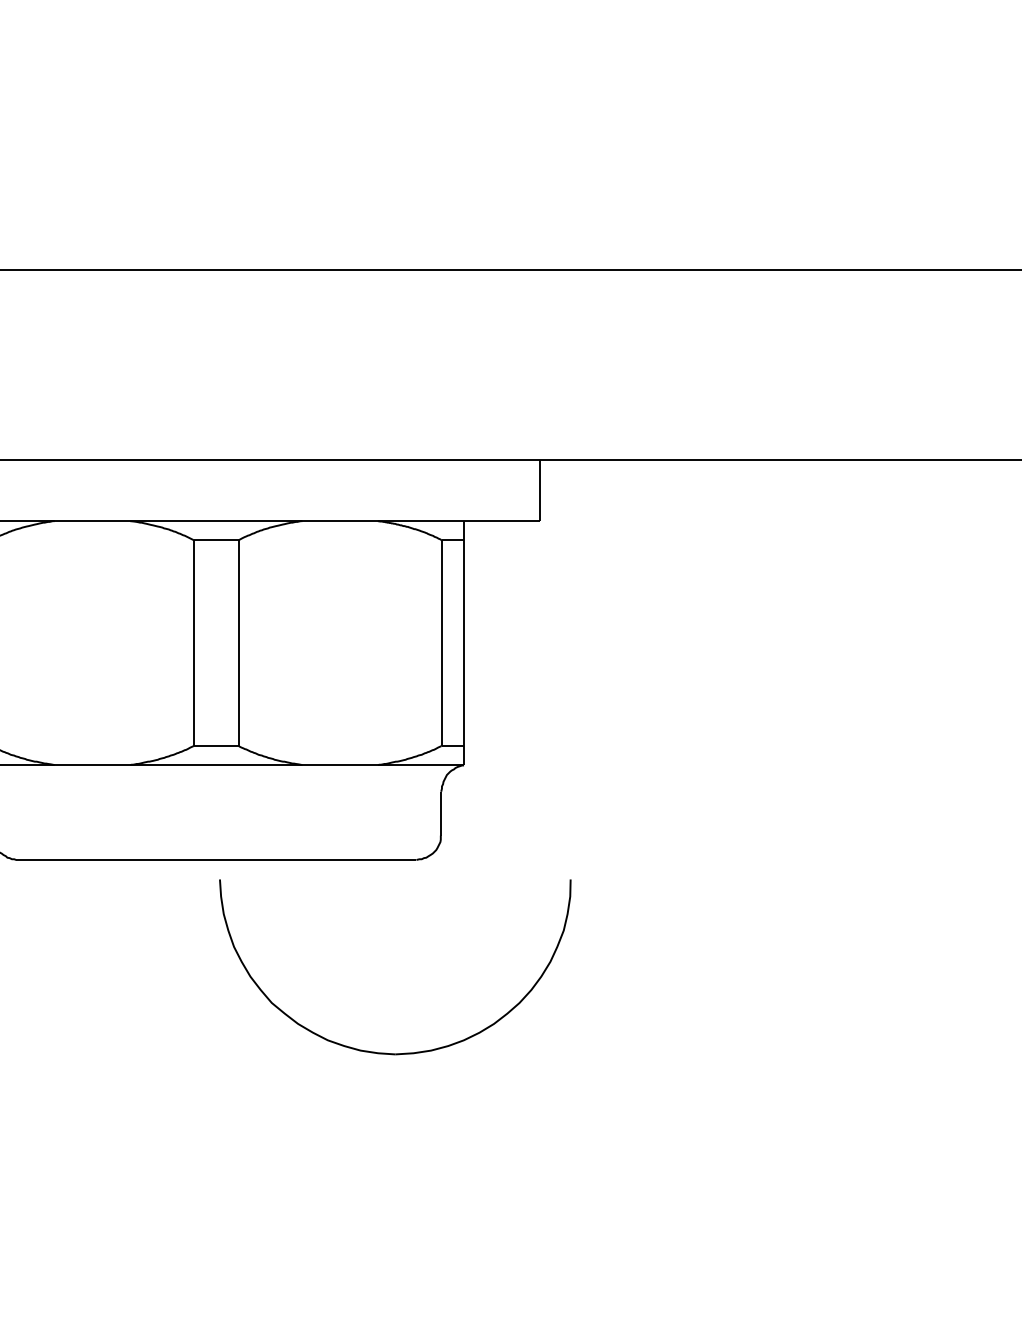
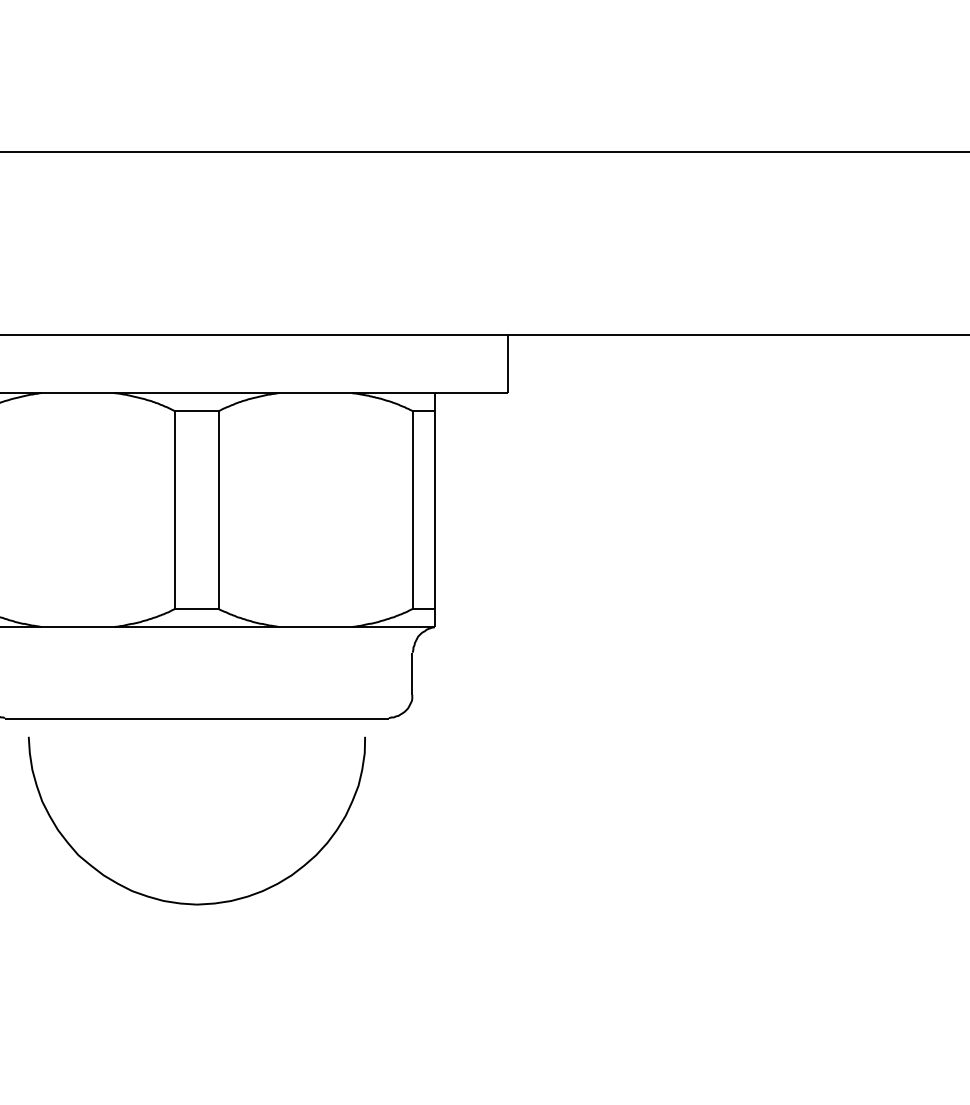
part: (386, 1052) -> (188, 902), moved

